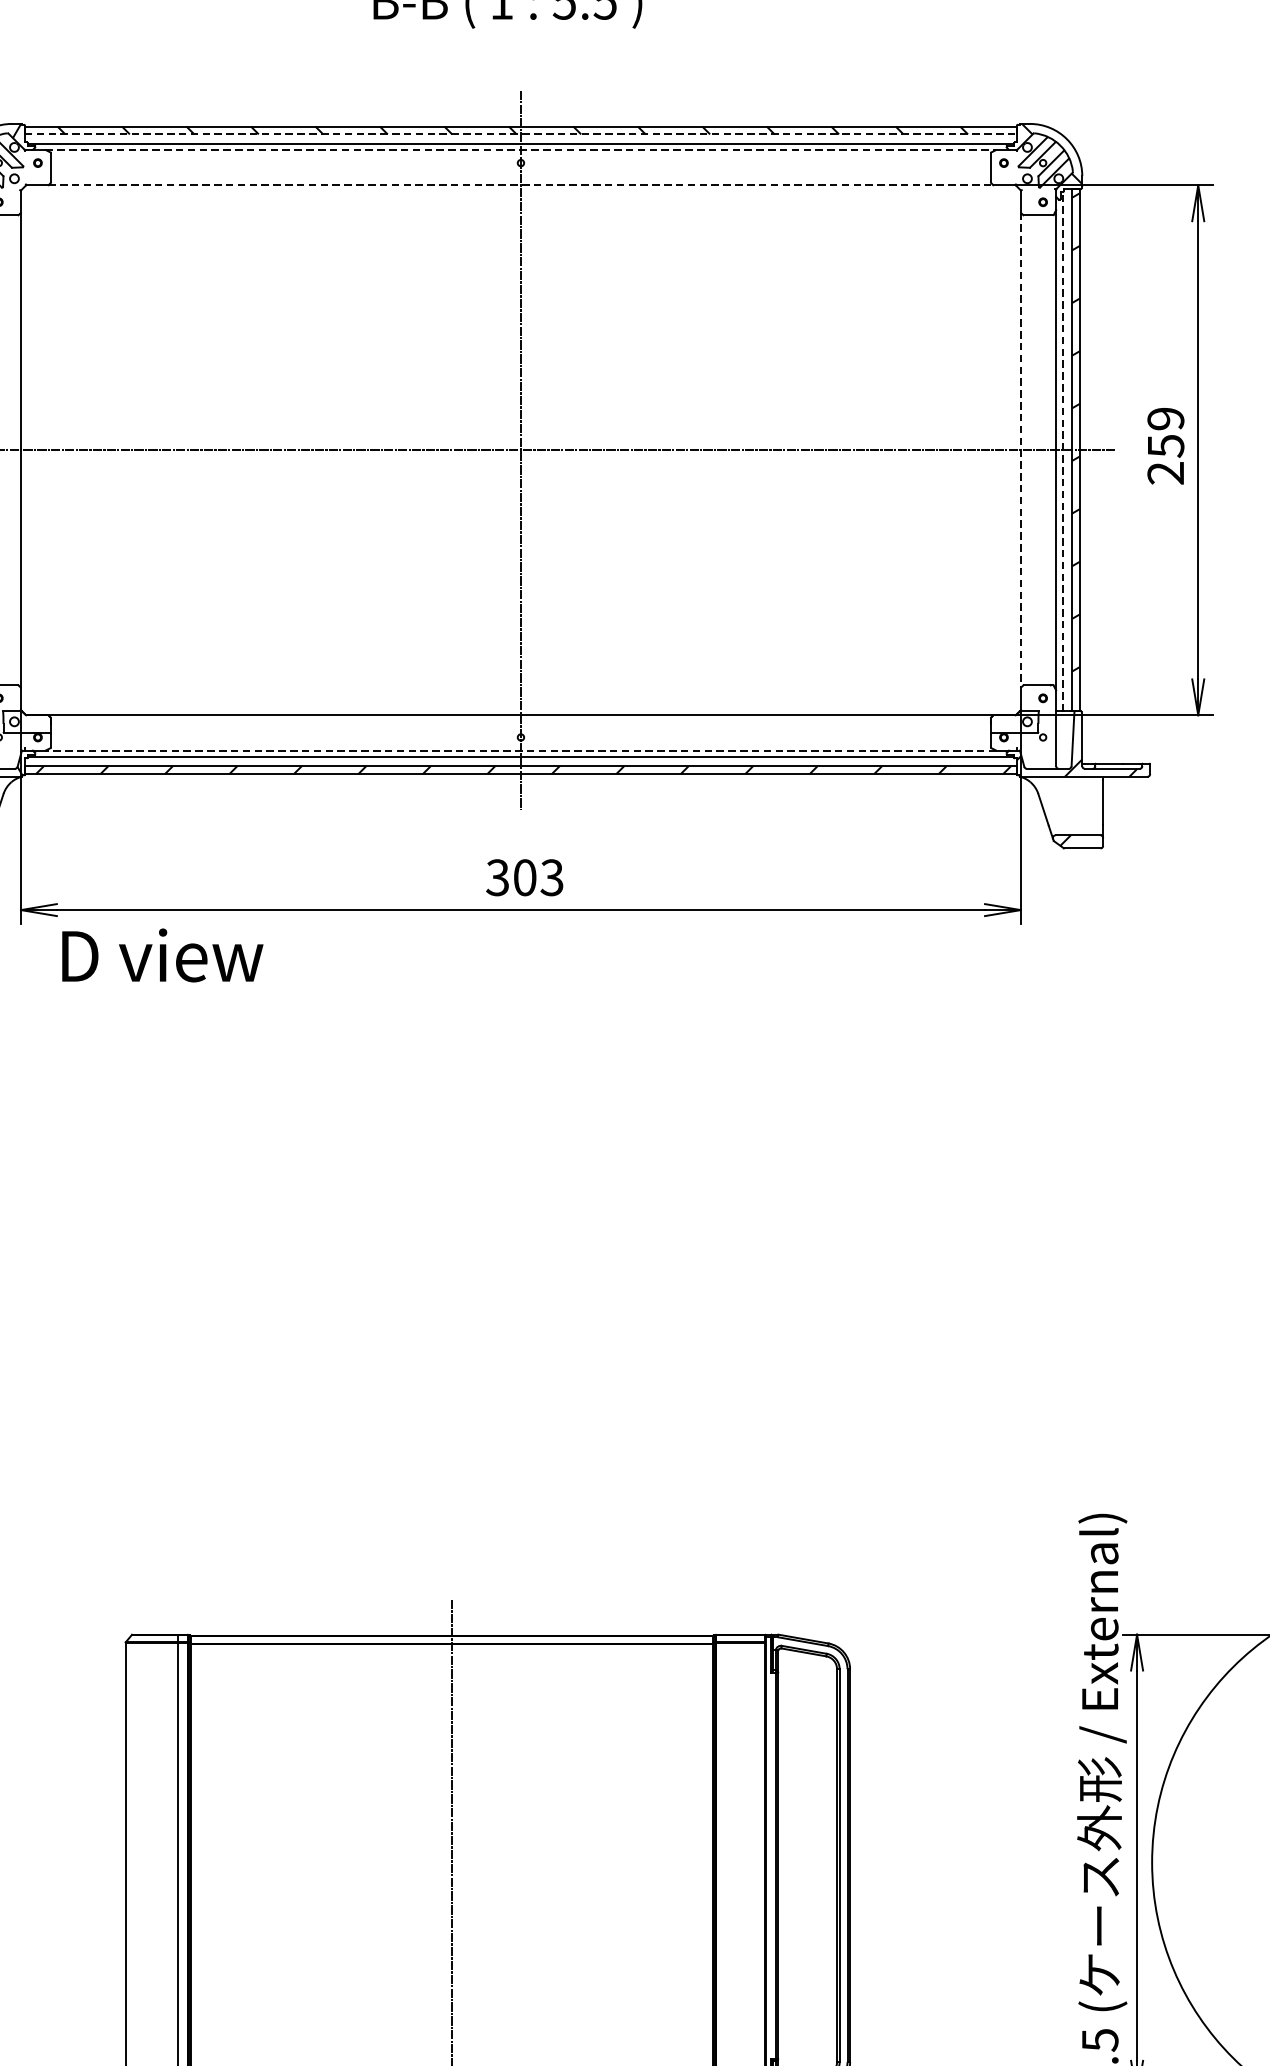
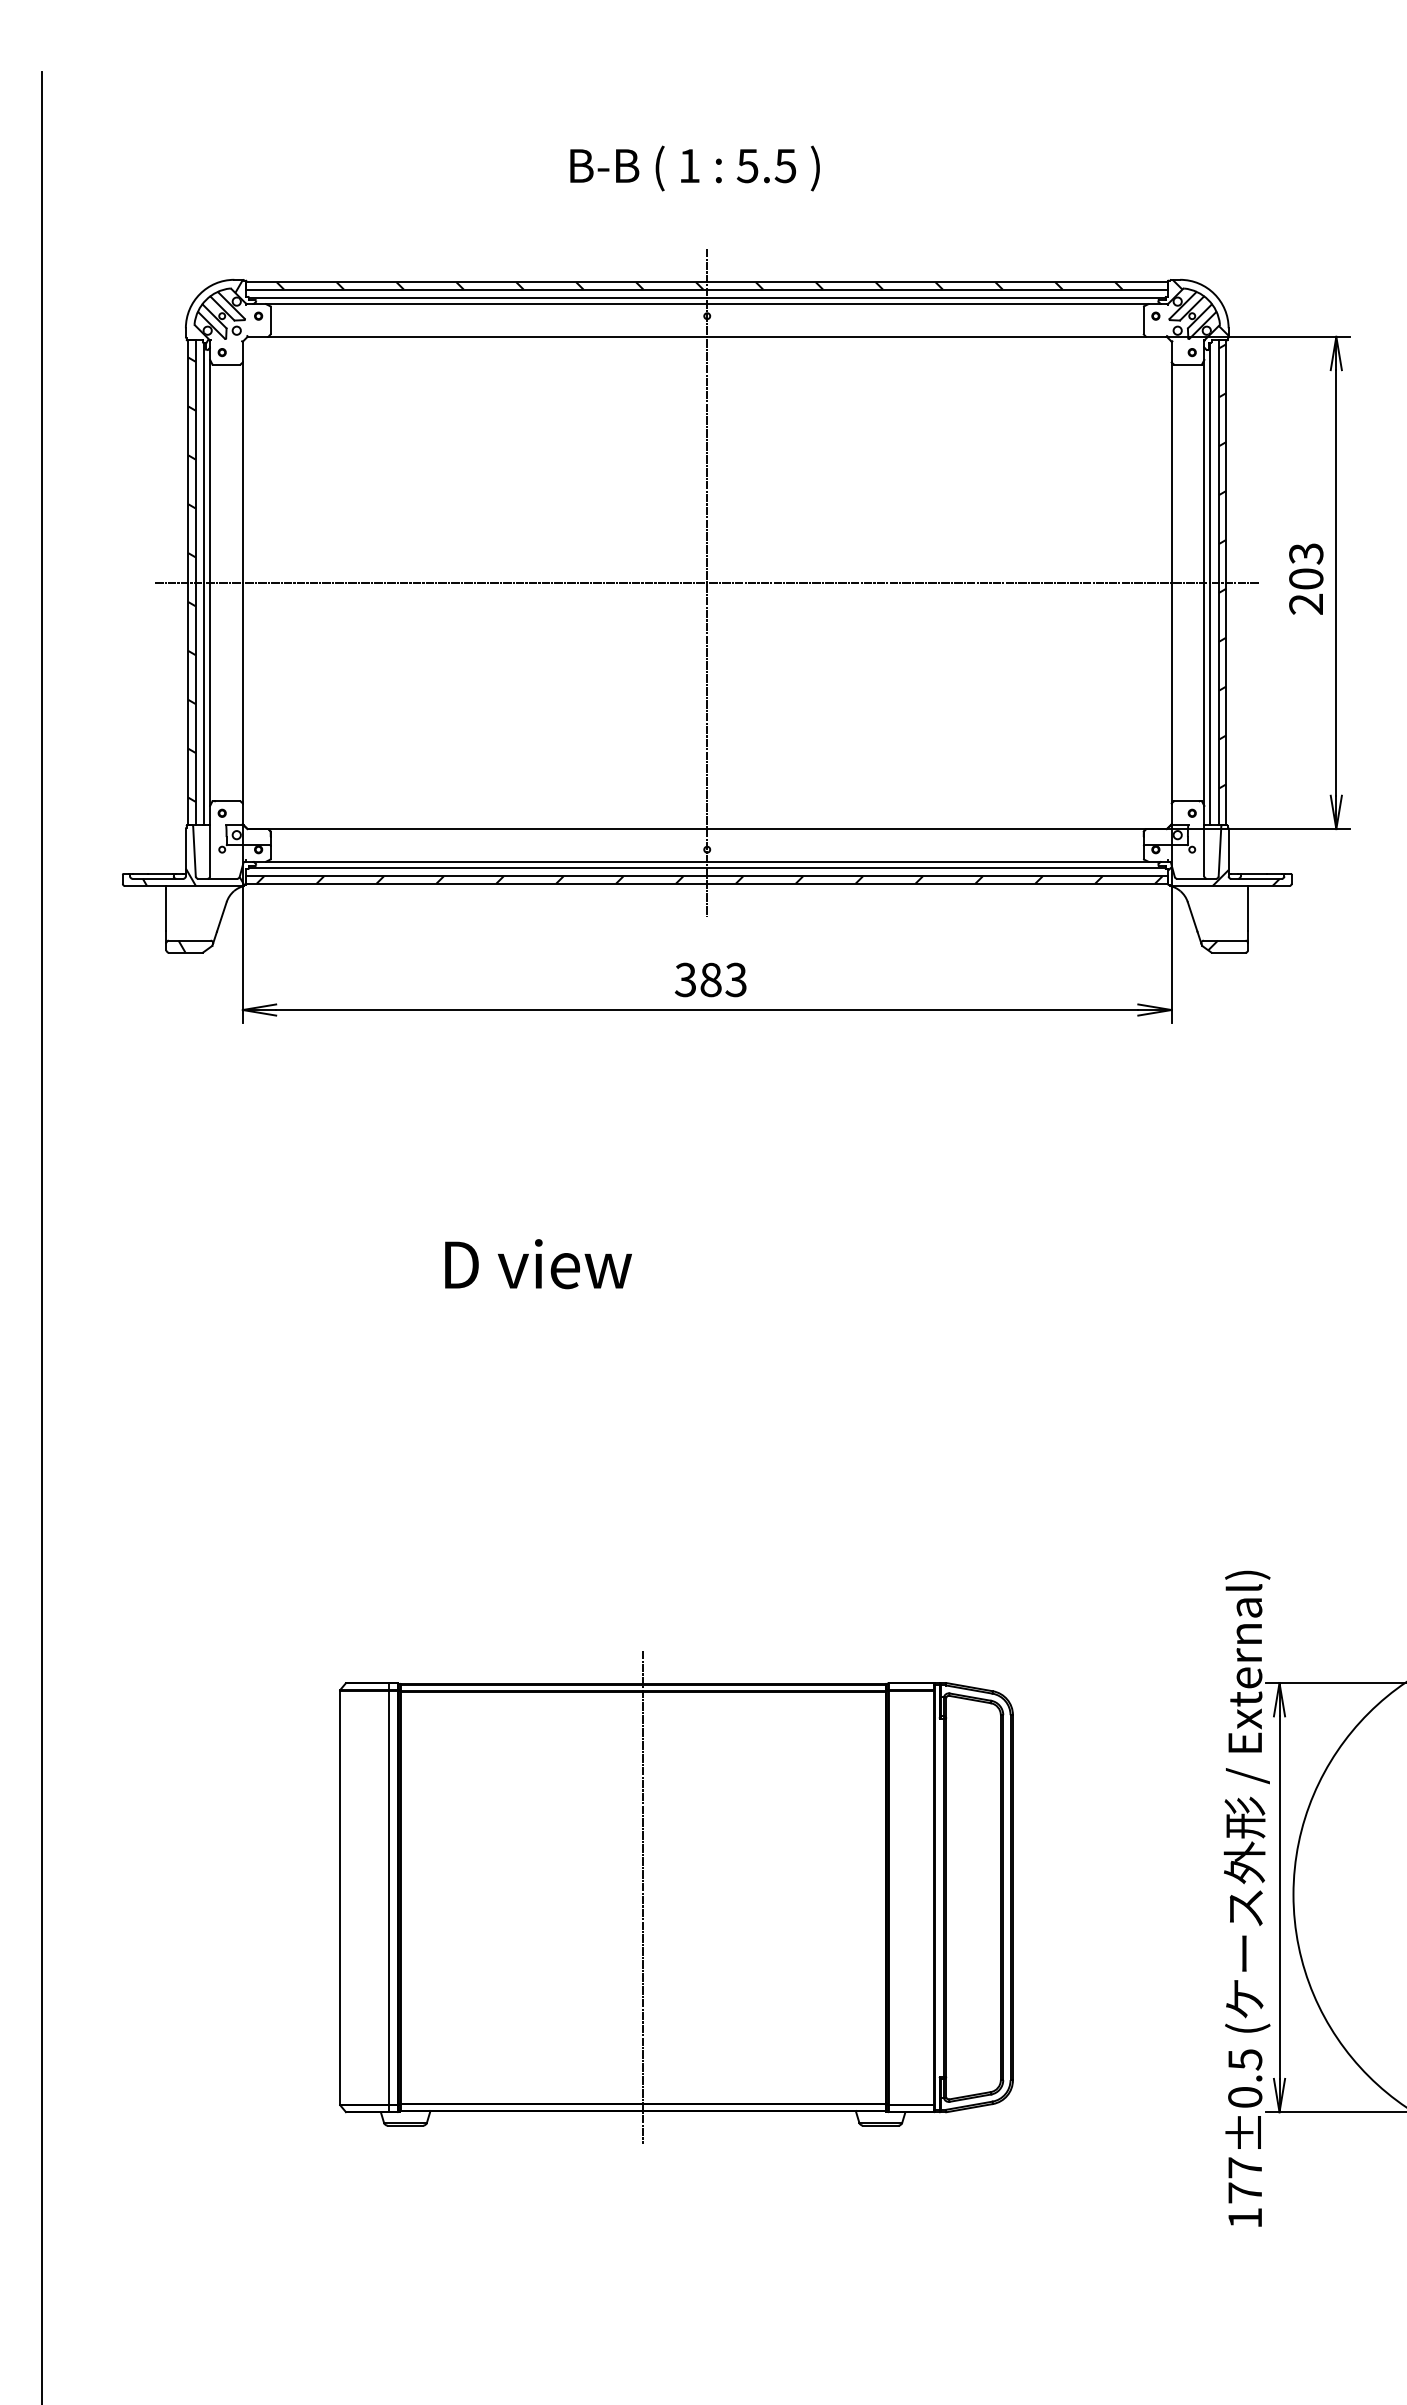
line: (521, 134) -> (707, 289), dashed -> solid
line: (521, 150) -> (707, 304), dashed -> solid
line: (521, 184) -> (707, 336), dashed -> solid
text: (1166, 432) -> (1306, 566), 259 -> 203
line: (1020, 449) -> (1171, 582), dashed -> solid
line: (1062, 450) -> (1210, 583), dashed -> solid
line: (521, 750) -> (707, 861), dashed -> solid
text: (524, 877) -> (710, 979), 303 -> 383
text: (162, 955) -> (538, 1264), moved

